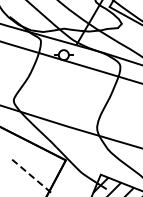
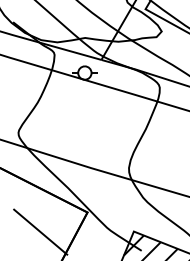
line: (30, 175) -> (40, 232), dashed -> solid

